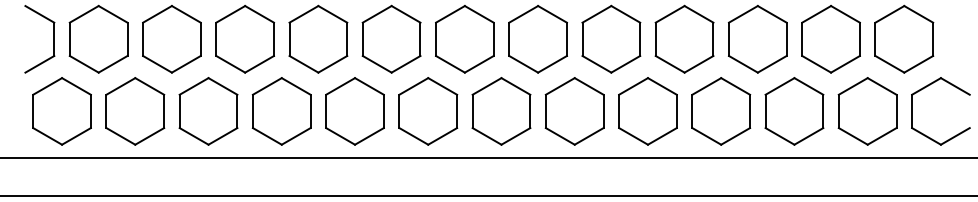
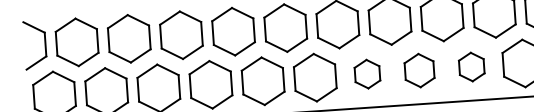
part: (501, 111) -> (367, 74), size x0.6
part: (574, 111) -> (419, 70), size x0.7
part: (647, 111) -> (471, 67), size x0.6

